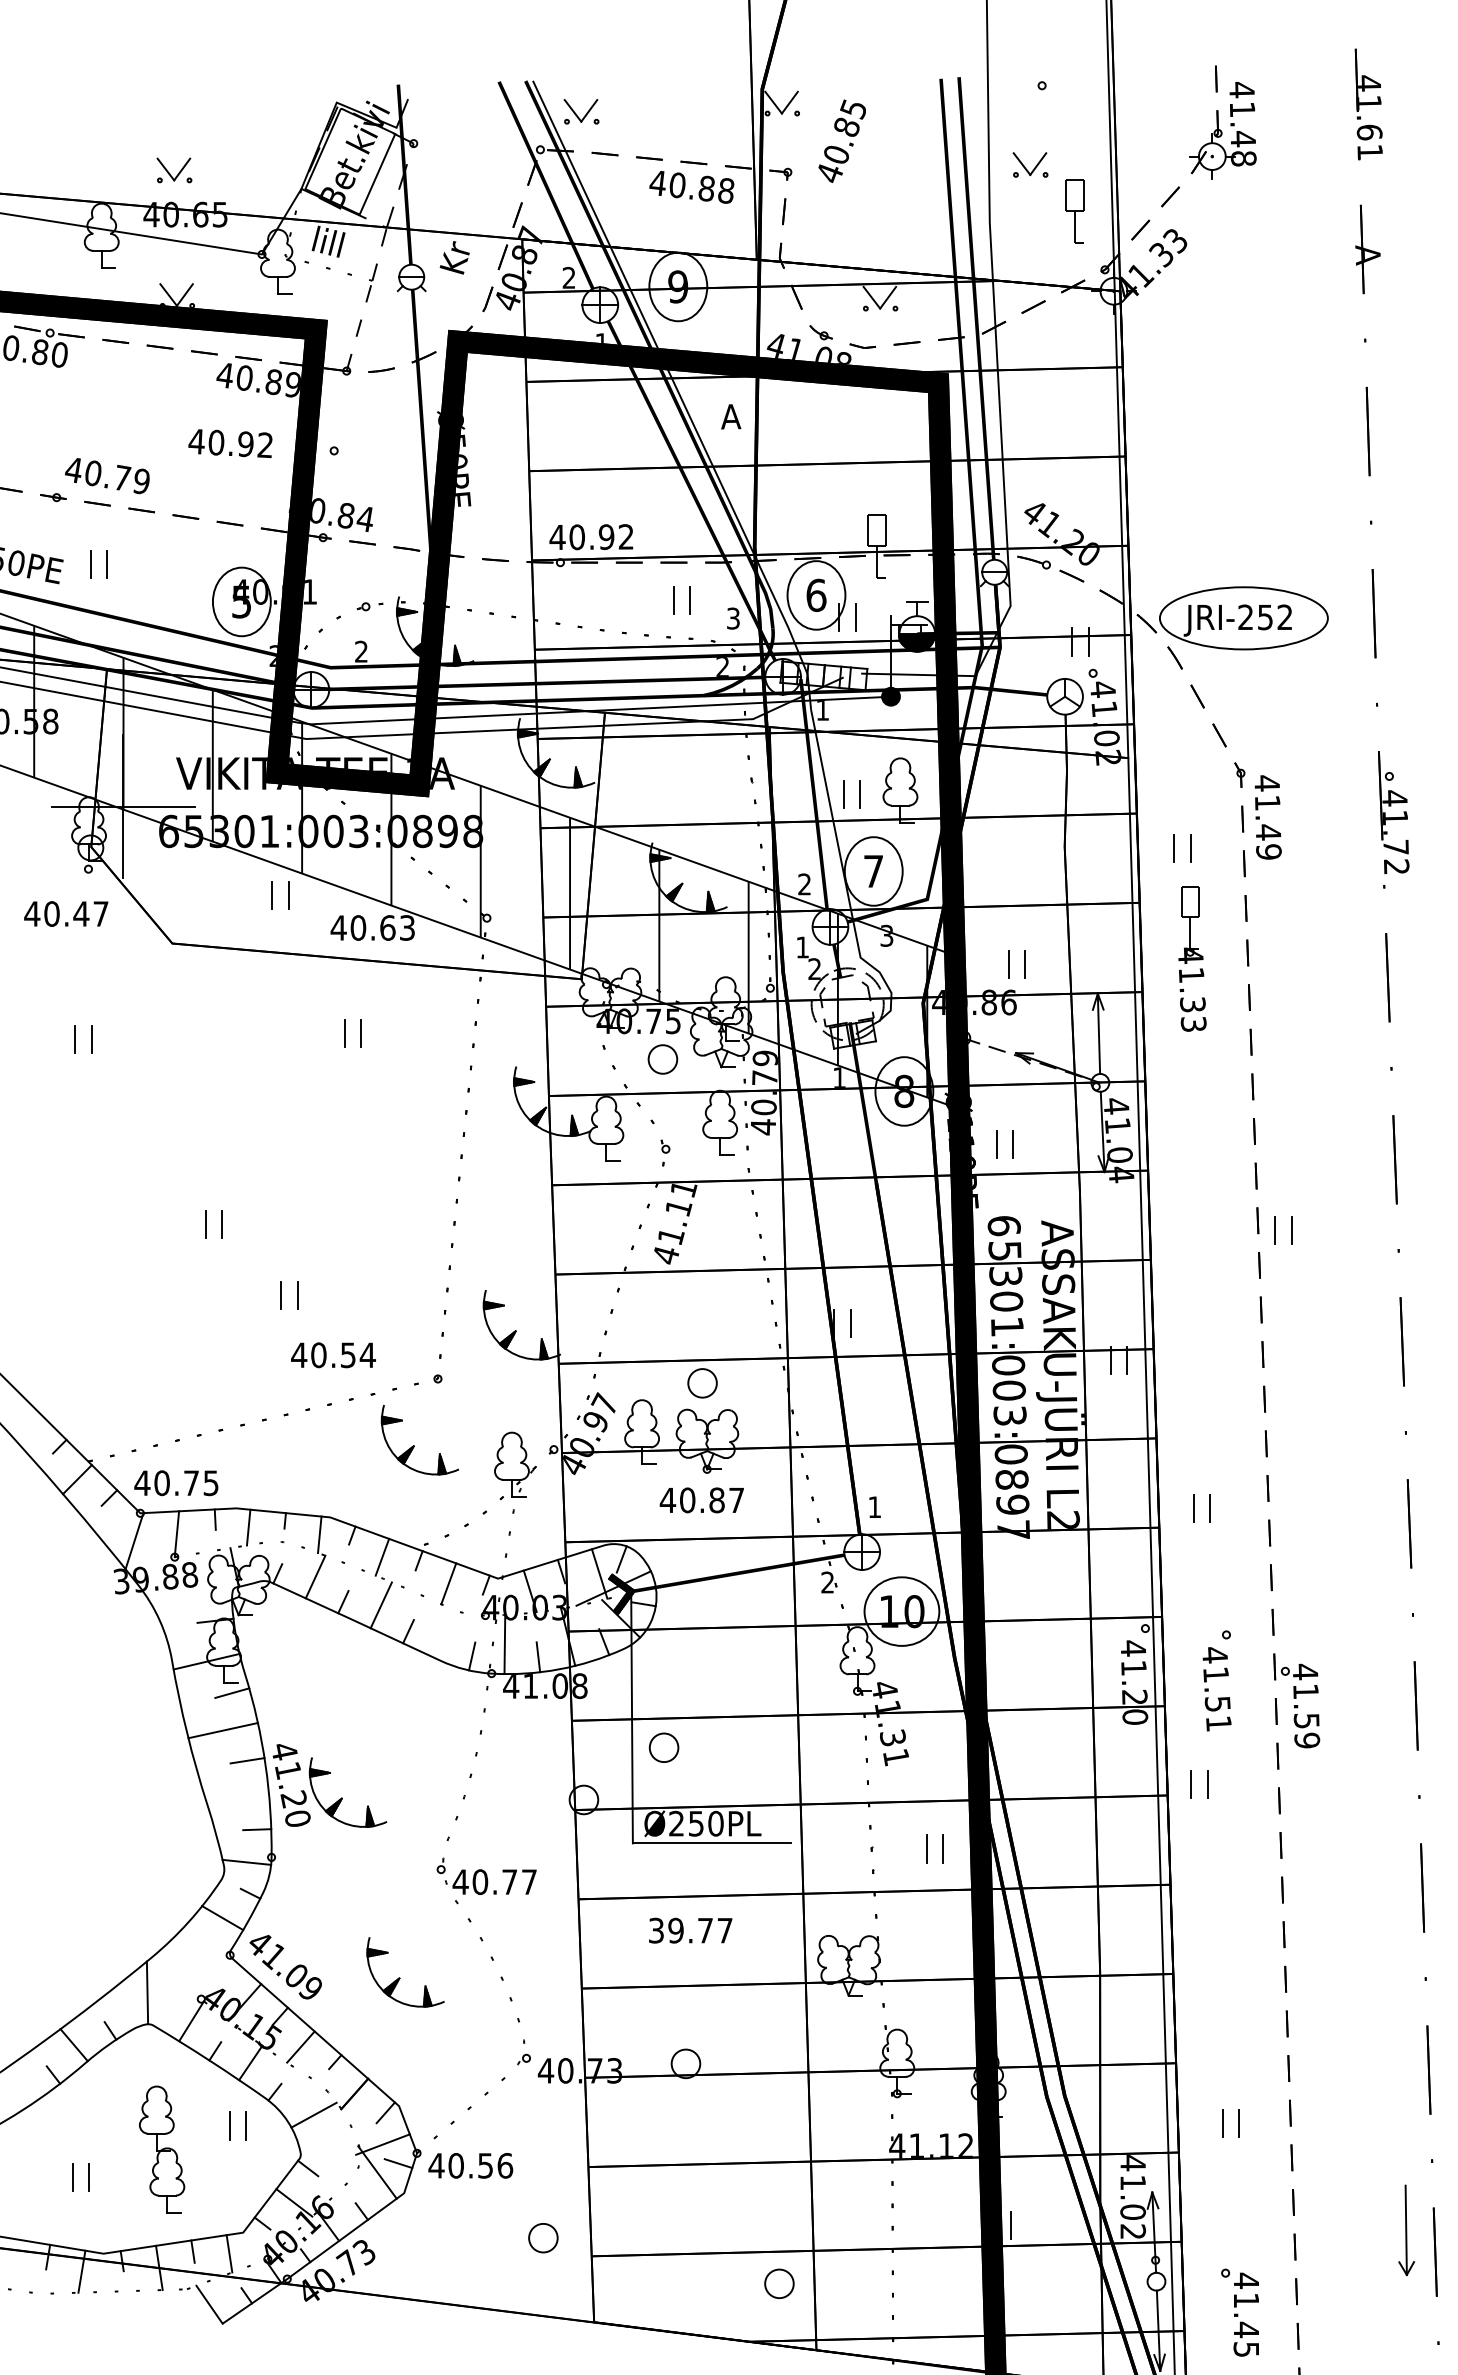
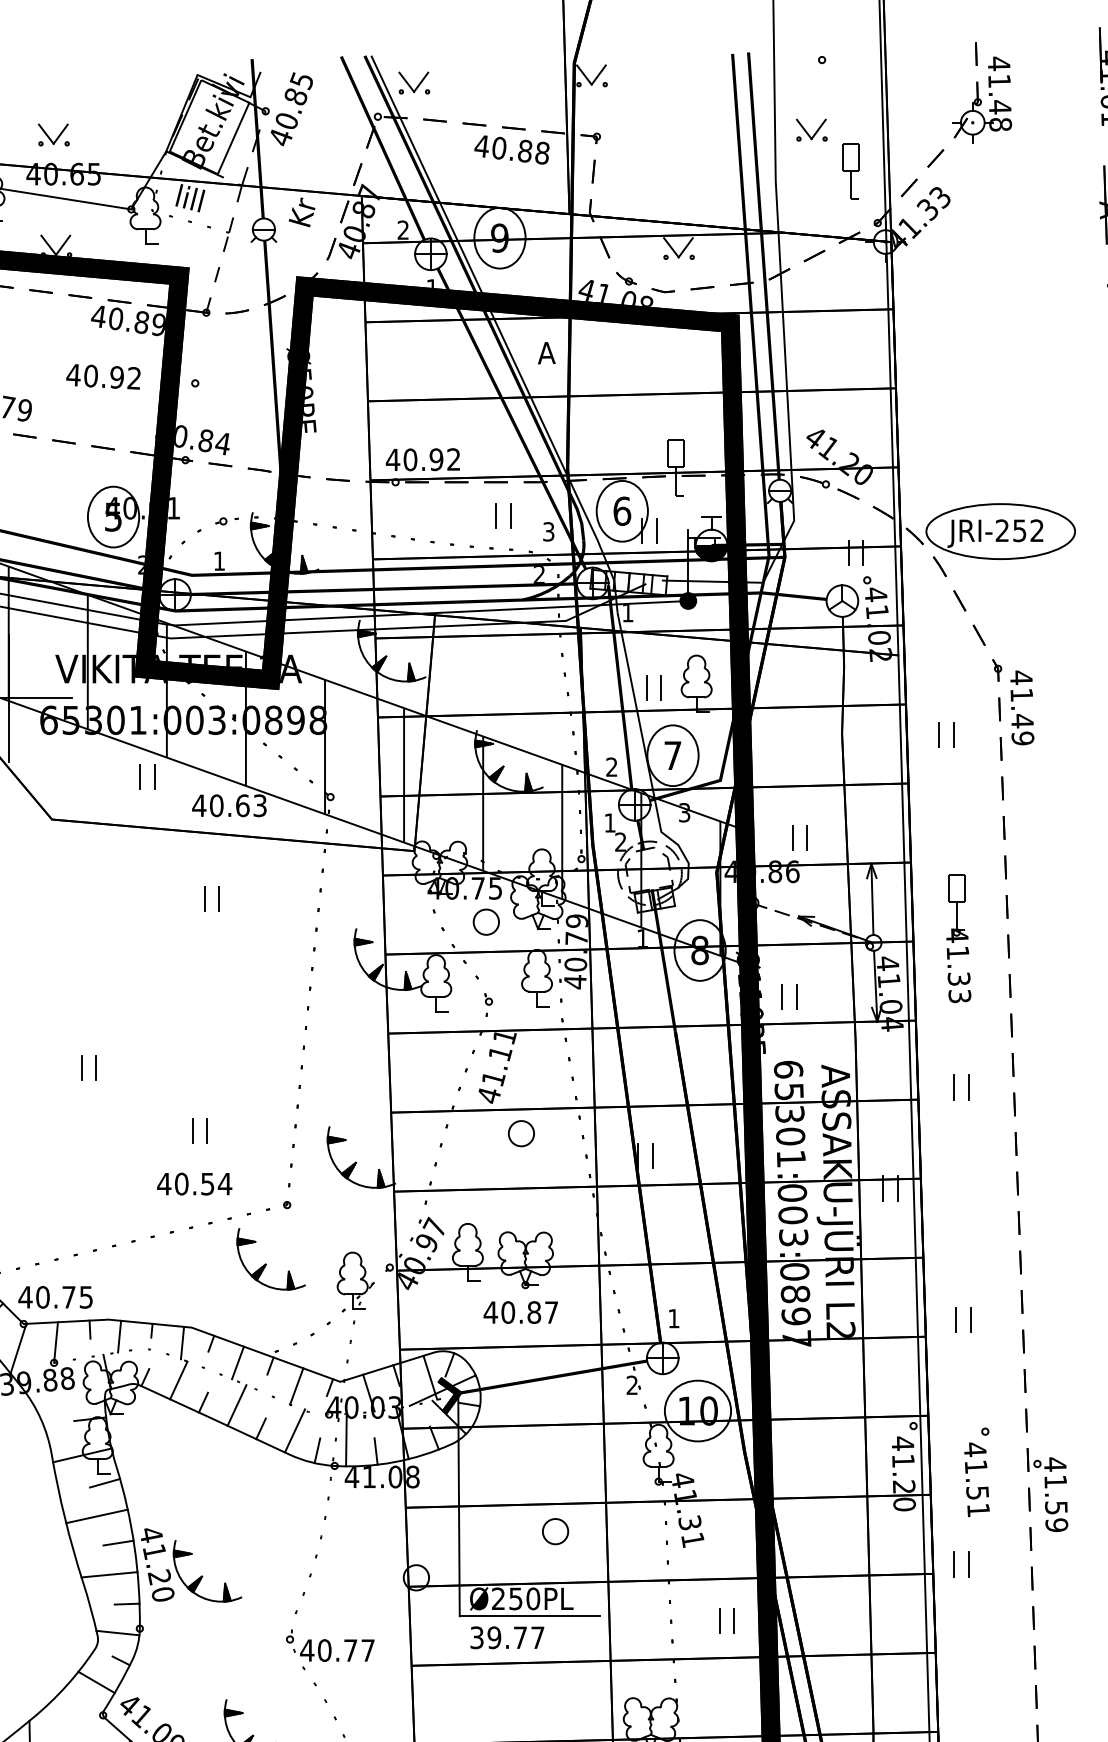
text: (841, 140) -> (291, 108), moved
text: (361, 651) -> (219, 560), 2 -> 1
part: (1192, 958) -> (958, 938), moved
part: (1275, 1230) -> (954, 1087), moved
part: (281, 1295) -> (192, 1131), moved
part: (702, 1383) -> (521, 1133), moved
line: (446, 1633) -> (294, 1430), added
part: (663, 1747) -> (555, 1531), moved
line: (236, 1796) -> (108, 1574), added
text: (690, 1930) -> (507, 1637), moved

